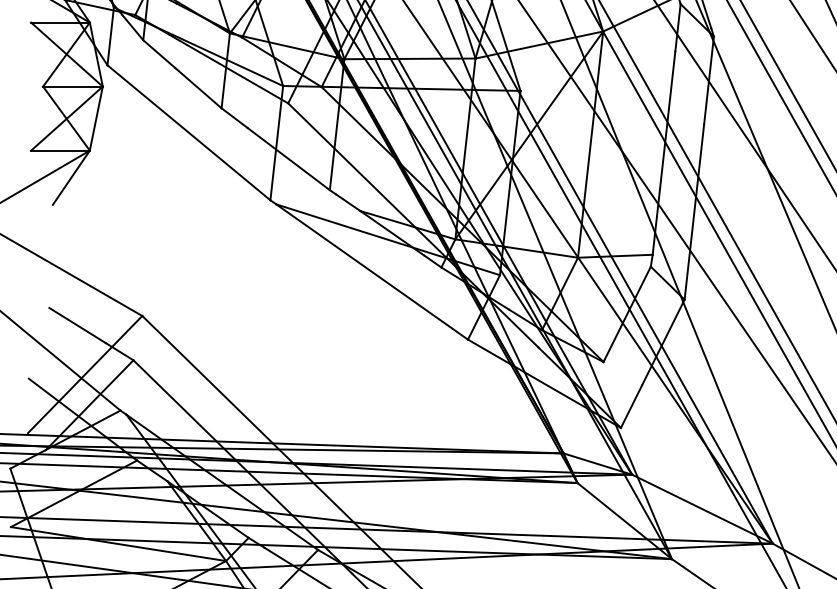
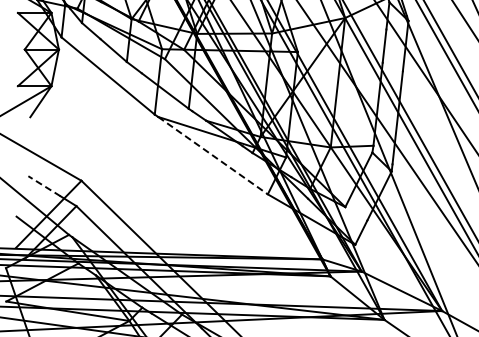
line: (373, 271) -> (213, 155), solid -> dashed
line: (77, 325) -> (44, 186), solid -> dashed

